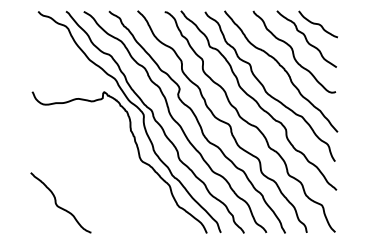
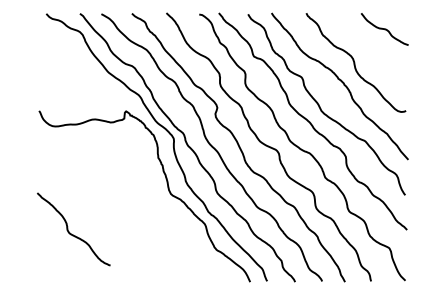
curve: (306, 38) -> (370, 46), removed
curve: (57, 204) -> (69, 231), moved

